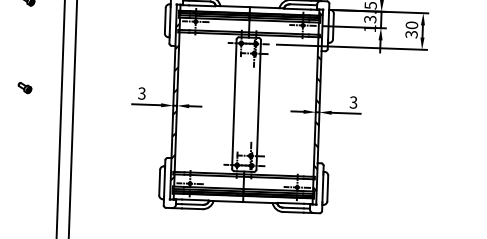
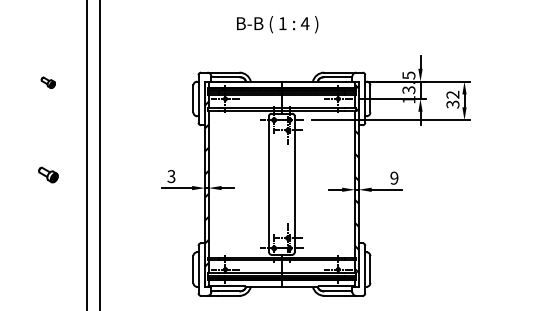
text: (411, 25) -> (452, 94), 30 -> 32
part: (24, 87) -> (47, 174), size x1.4
text: (353, 102) -> (394, 178), 3 -> 9

